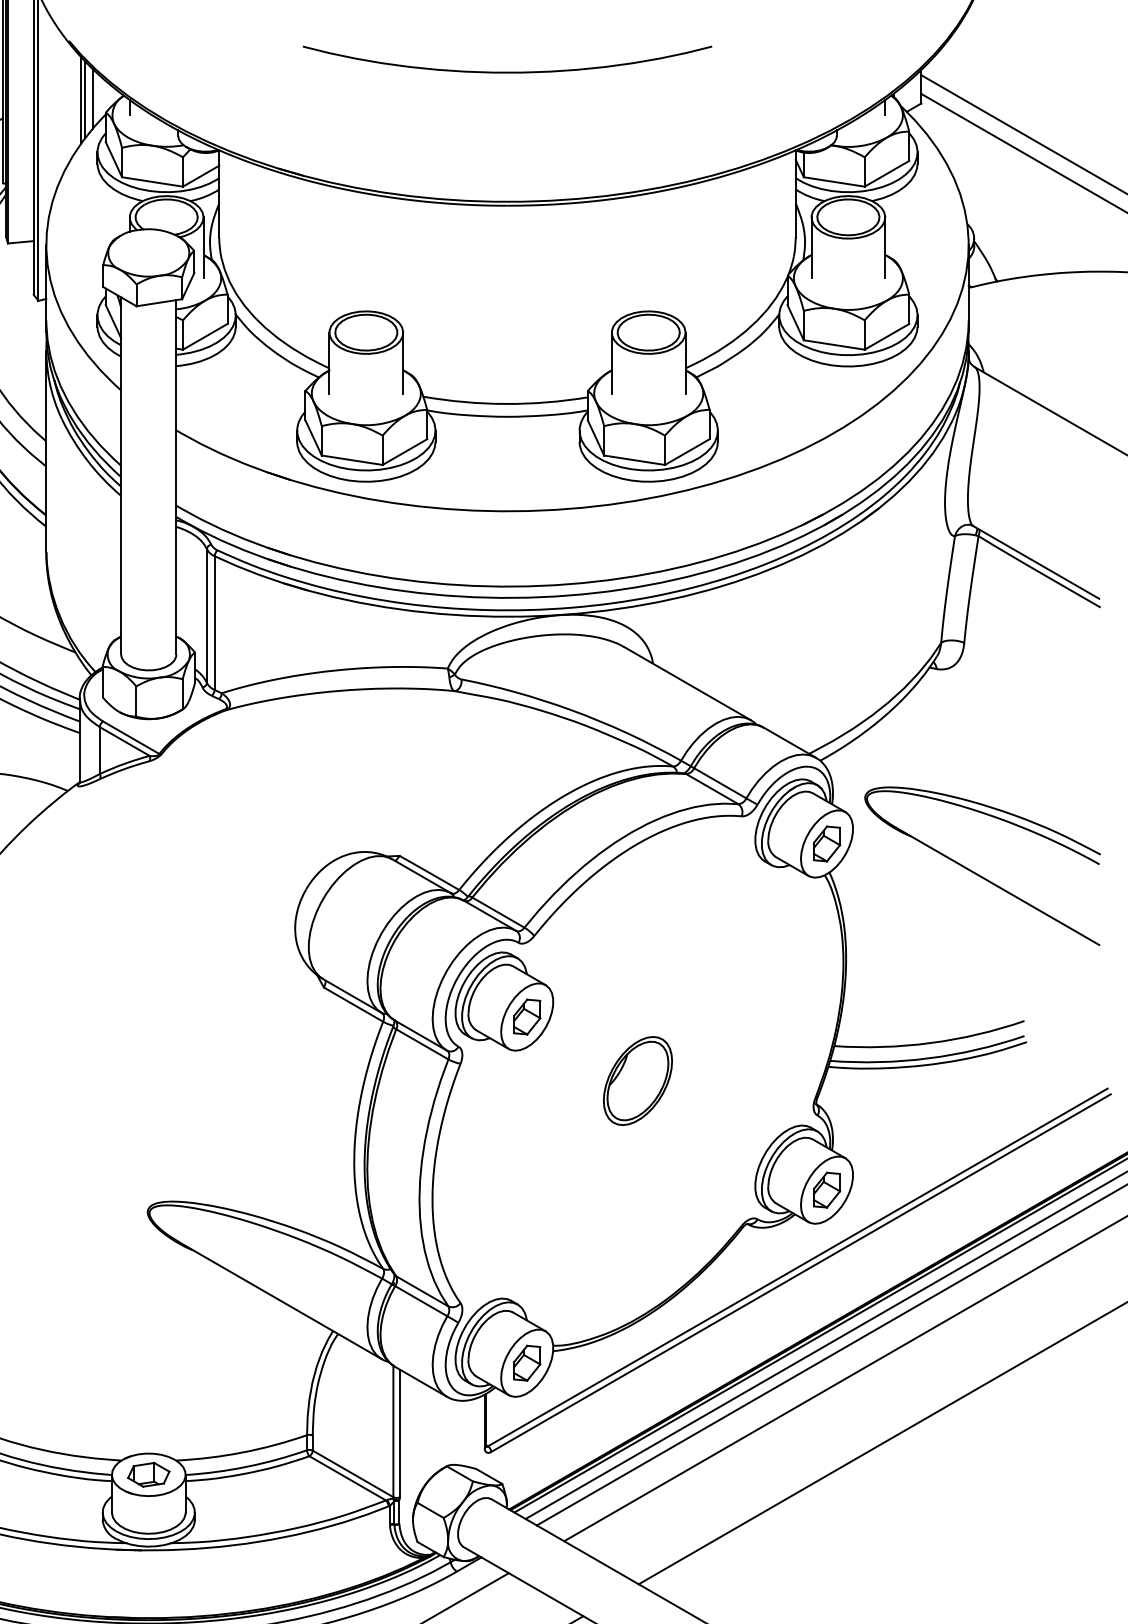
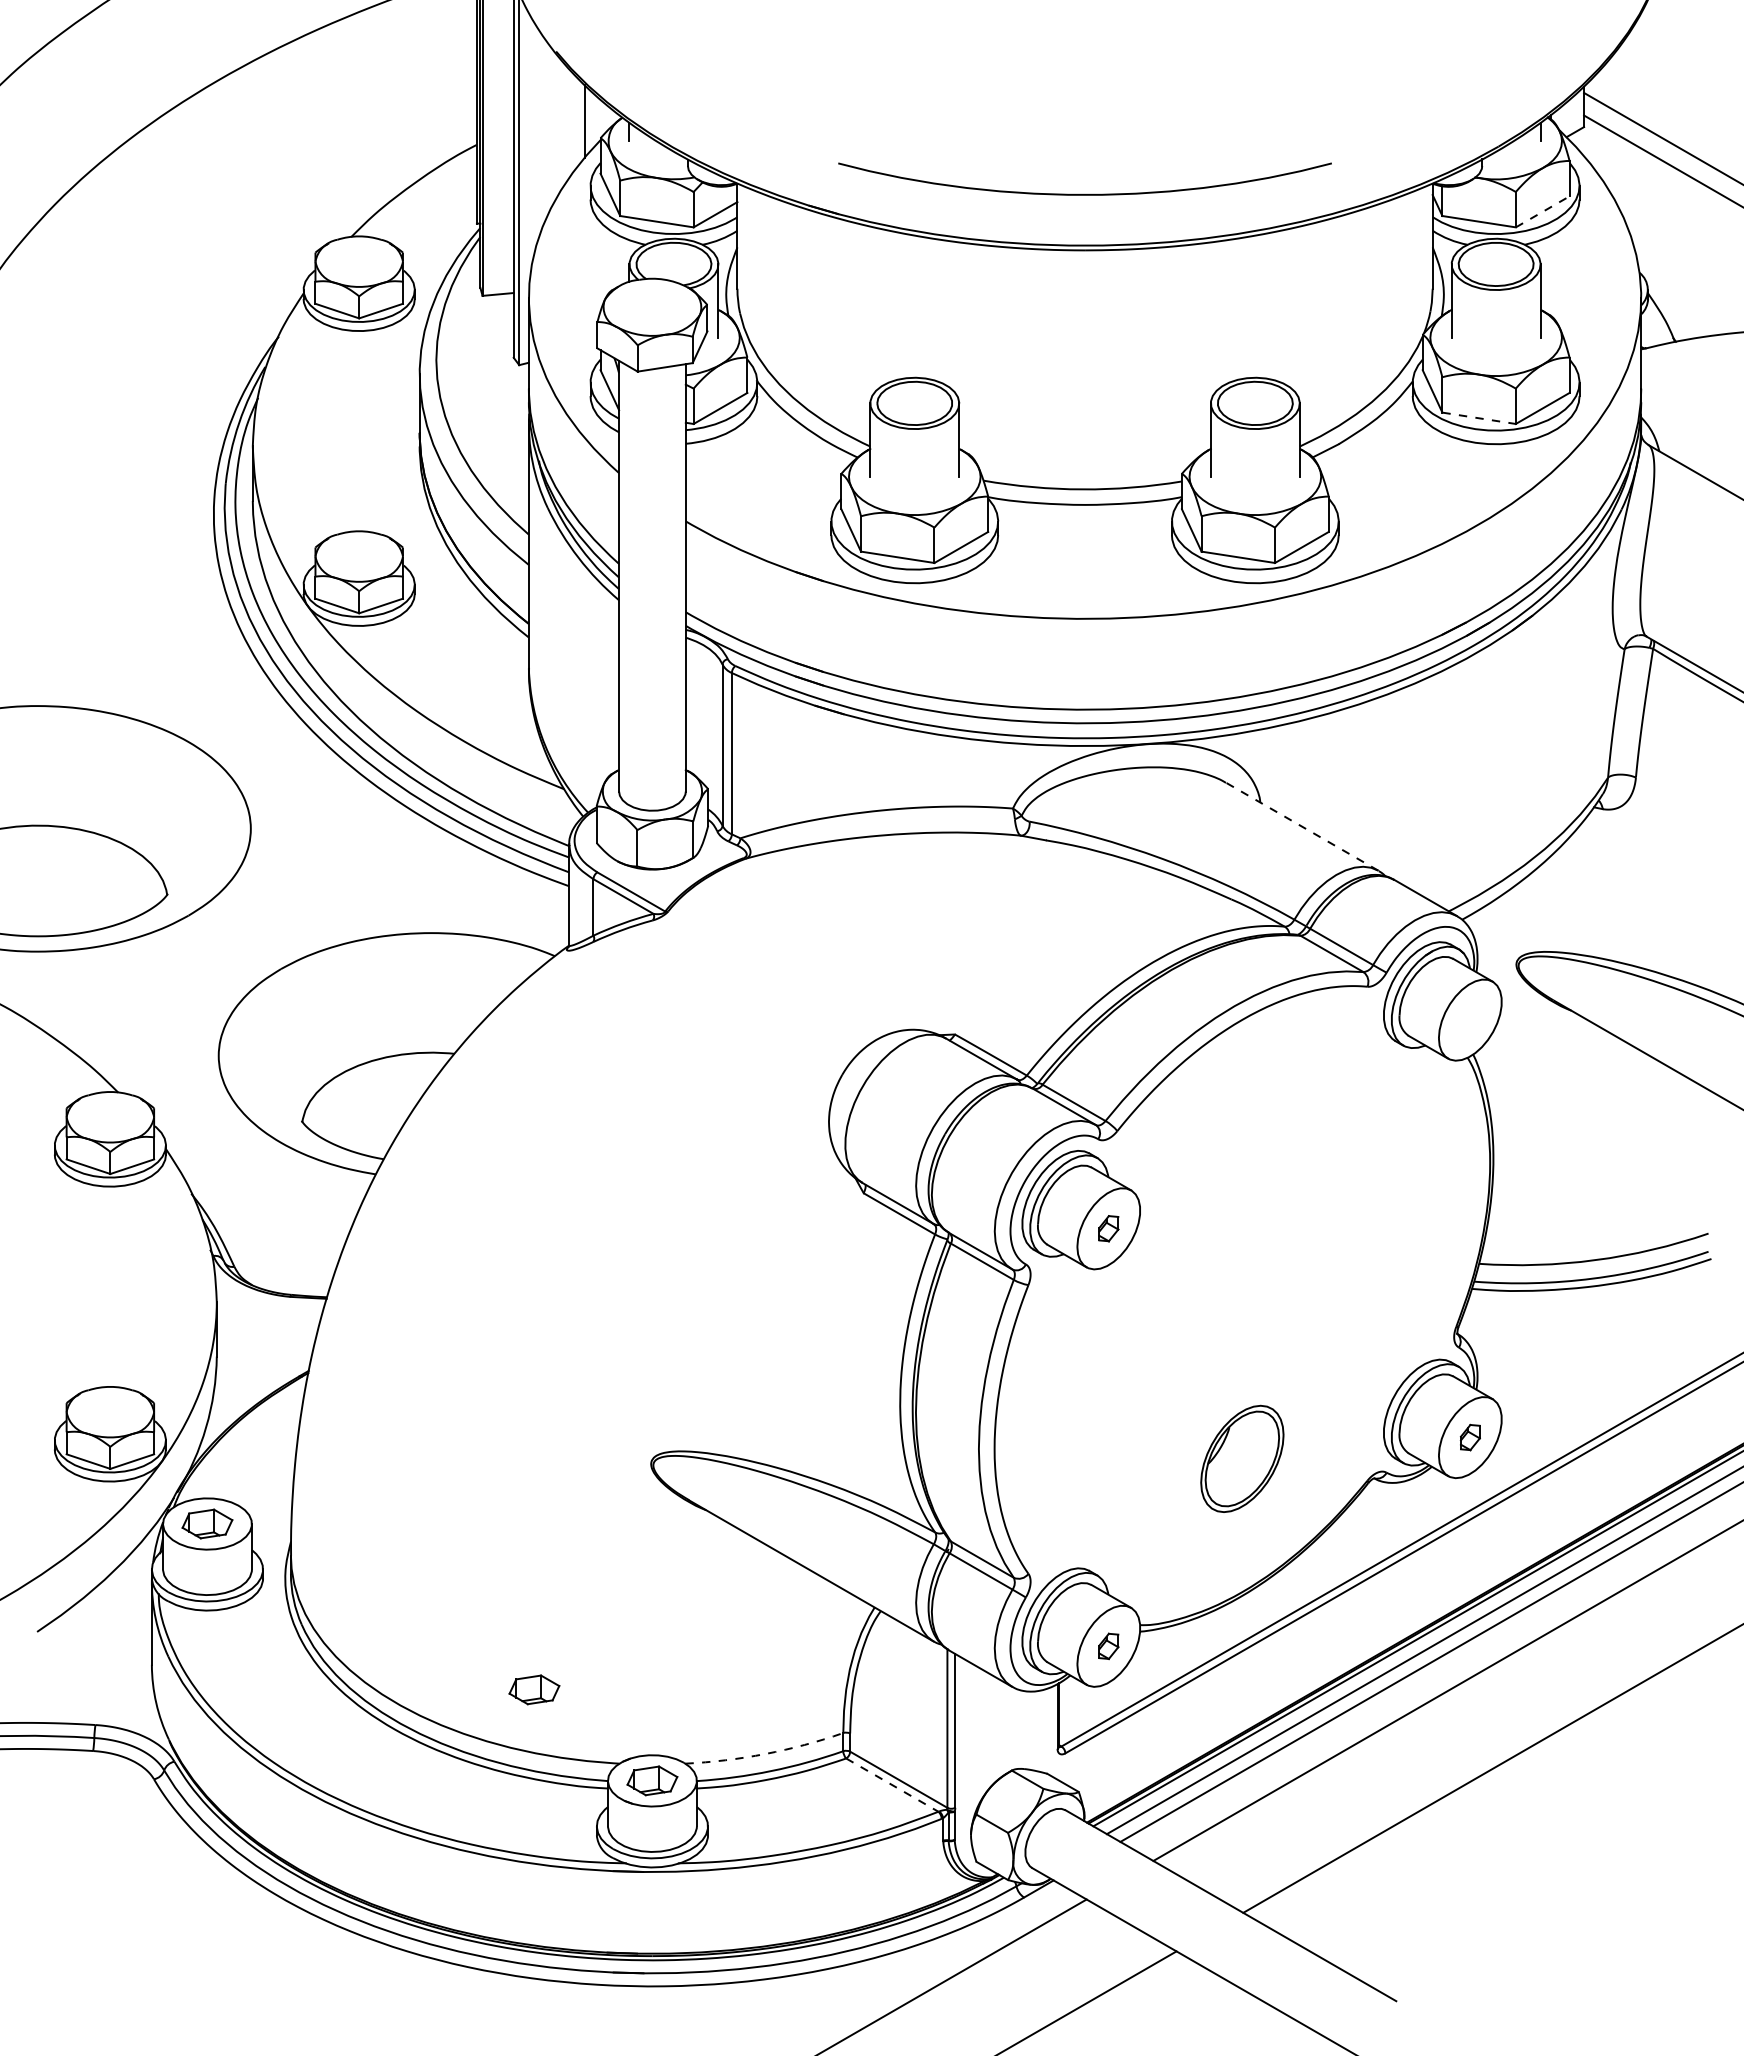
curve: (507, 71) -> (1084, 193), moved
line: (85, 99) -> (576, 122), removed
line: (80, 100) -> (570, 123), removed
line: (887, 173) -> (1543, 211), solid -> dashed
line: (834, 345) -> (1479, 418), solid -> dashed
line: (687, 683) -> (1302, 826), solid -> dashed
part: (827, 844) -> (1470, 1020), removed
part: (526, 1016) -> (1108, 1228), size x0.6
part: (638, 1080) -> (1242, 1458), moved
part: (827, 1190) -> (1470, 1437), size x0.6
part: (526, 1363) -> (1108, 1646), size x0.6
part: (50, 1399) -> (534, 1689), added
arc: (242, 1452) -> (765, 1754), solid -> dashed
line: (347, 1478) -> (892, 1785), solid -> dashed

